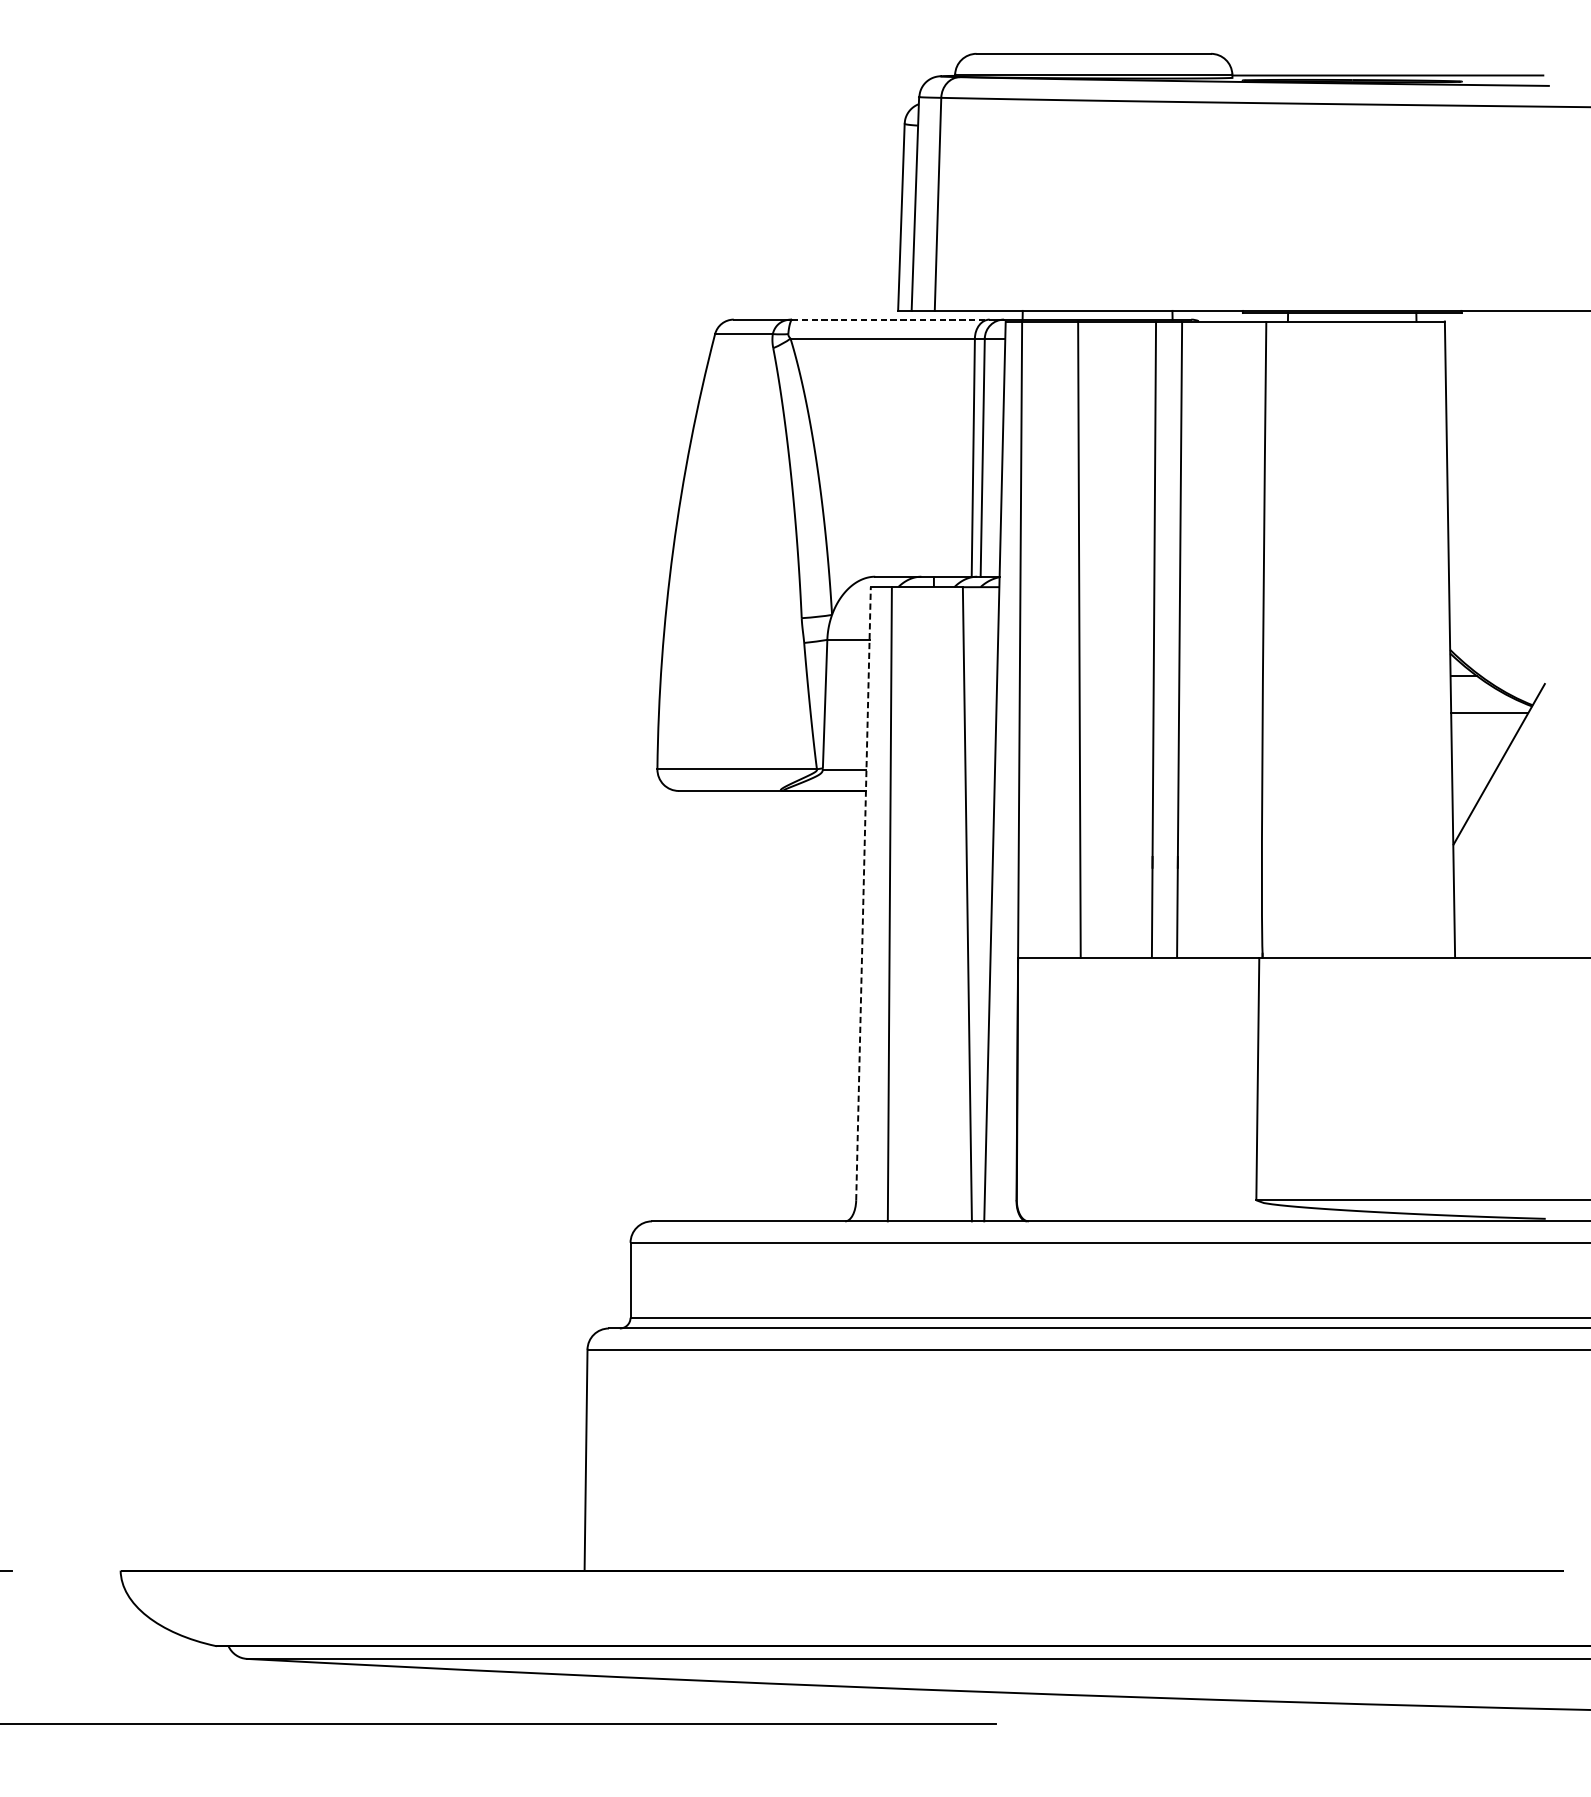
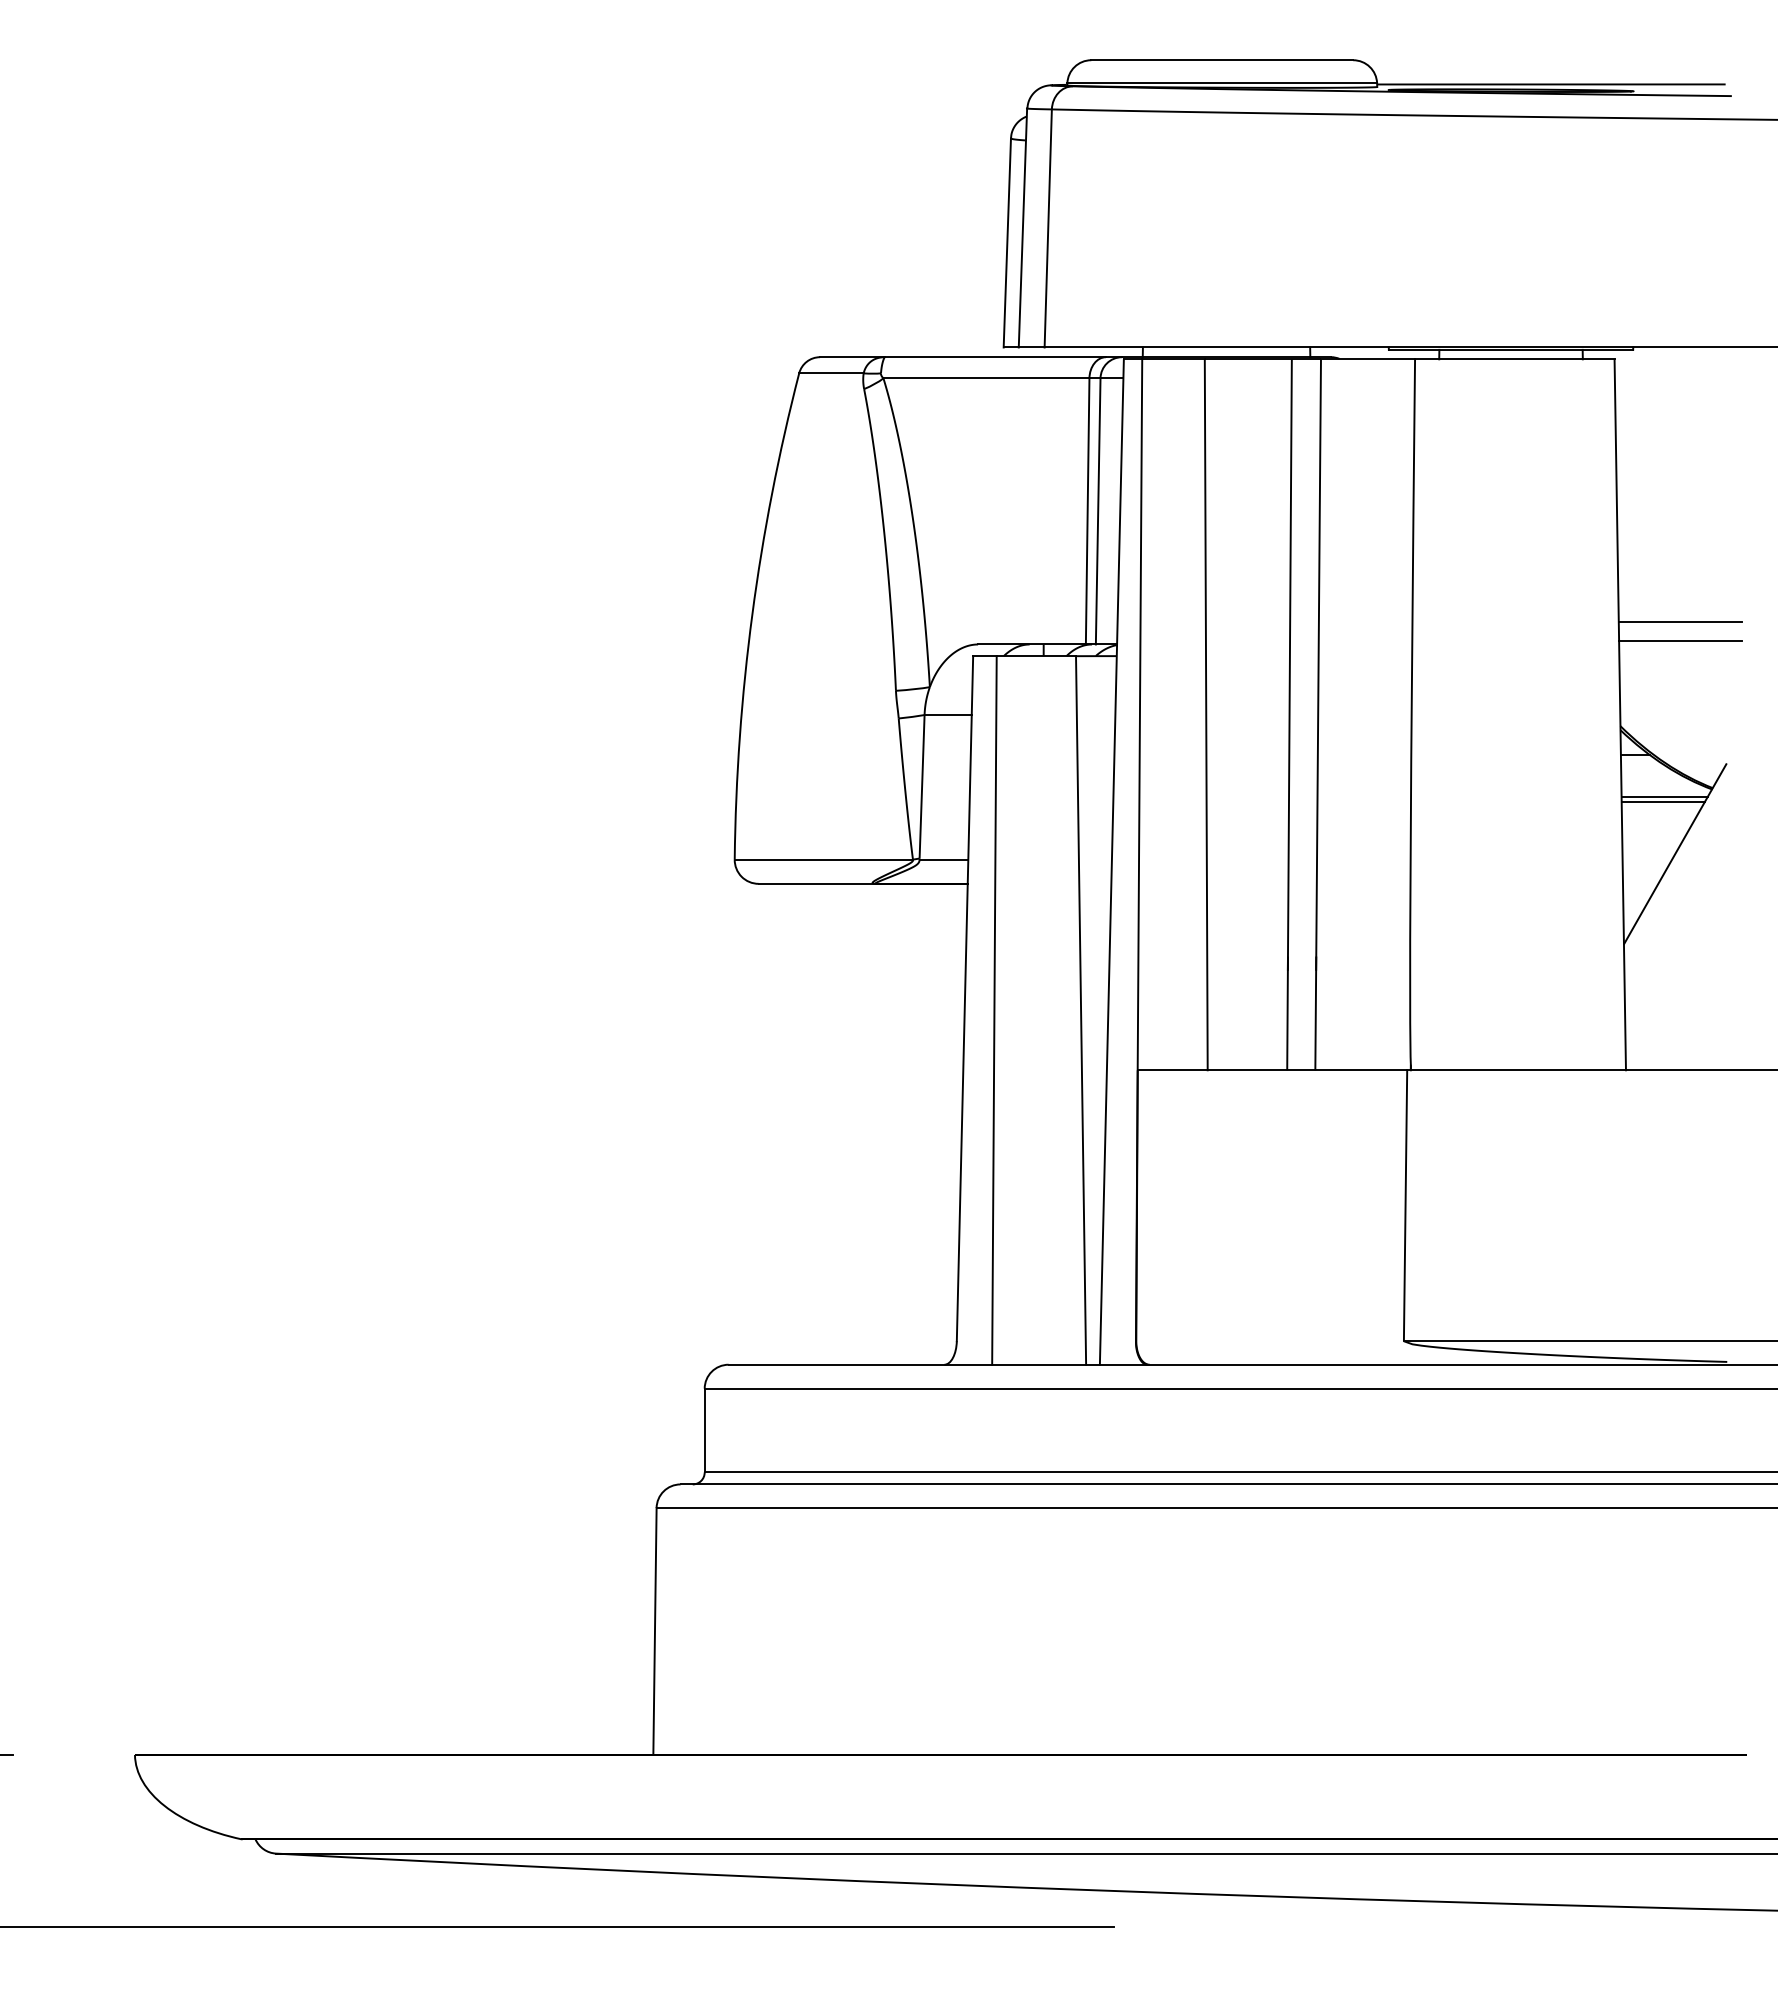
line: (890, 319) -> (995, 357), dashed -> solid
line: (1503, 556) -> (1680, 621), added
line: (1503, 573) -> (1680, 640), added
line: (1487, 718) -> (1662, 802), added
line: (863, 893) -> (965, 998), dashed -> solid

